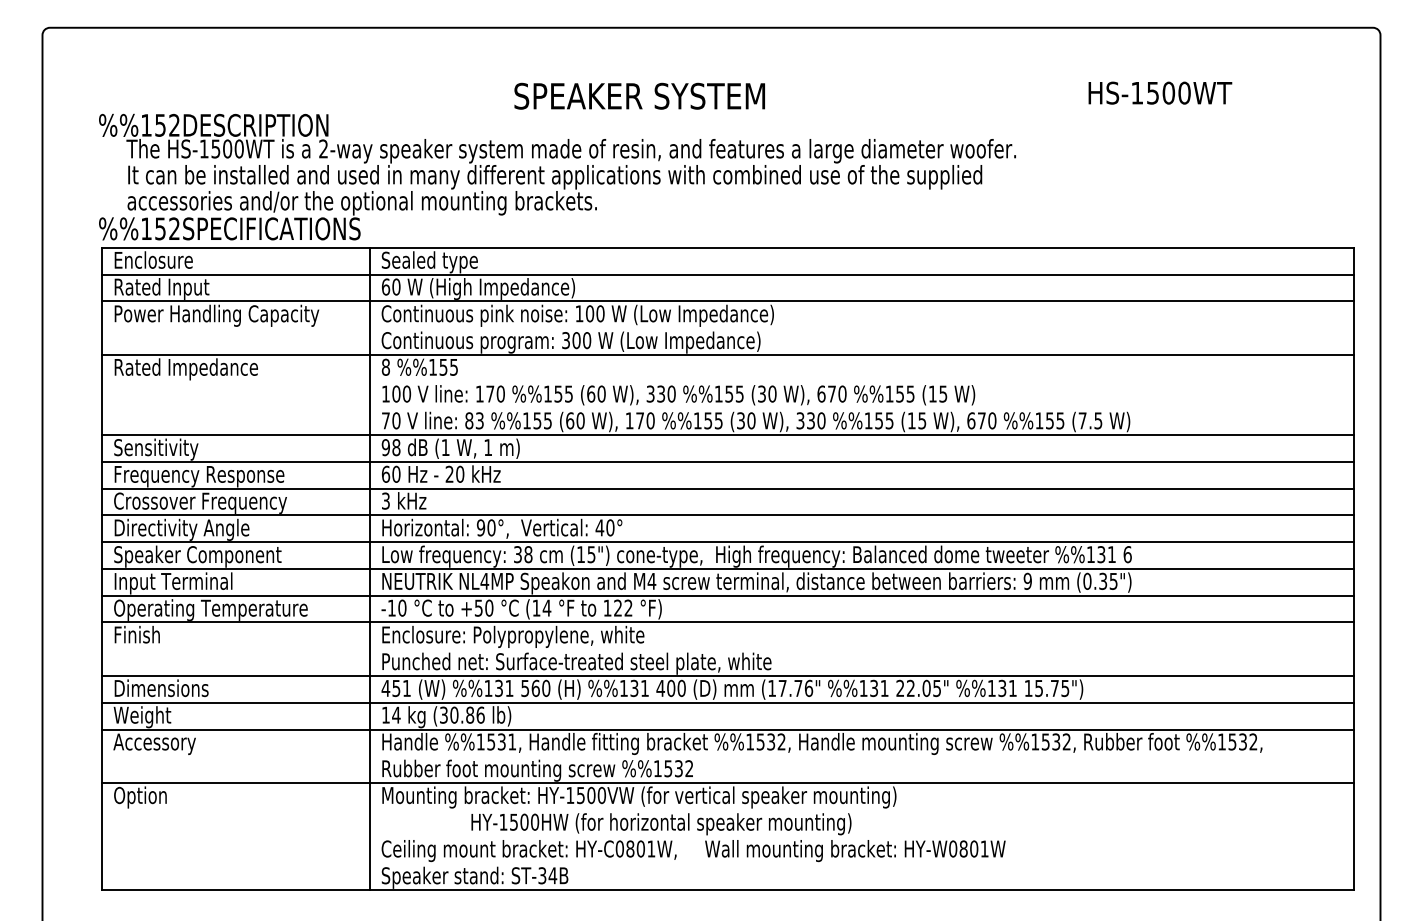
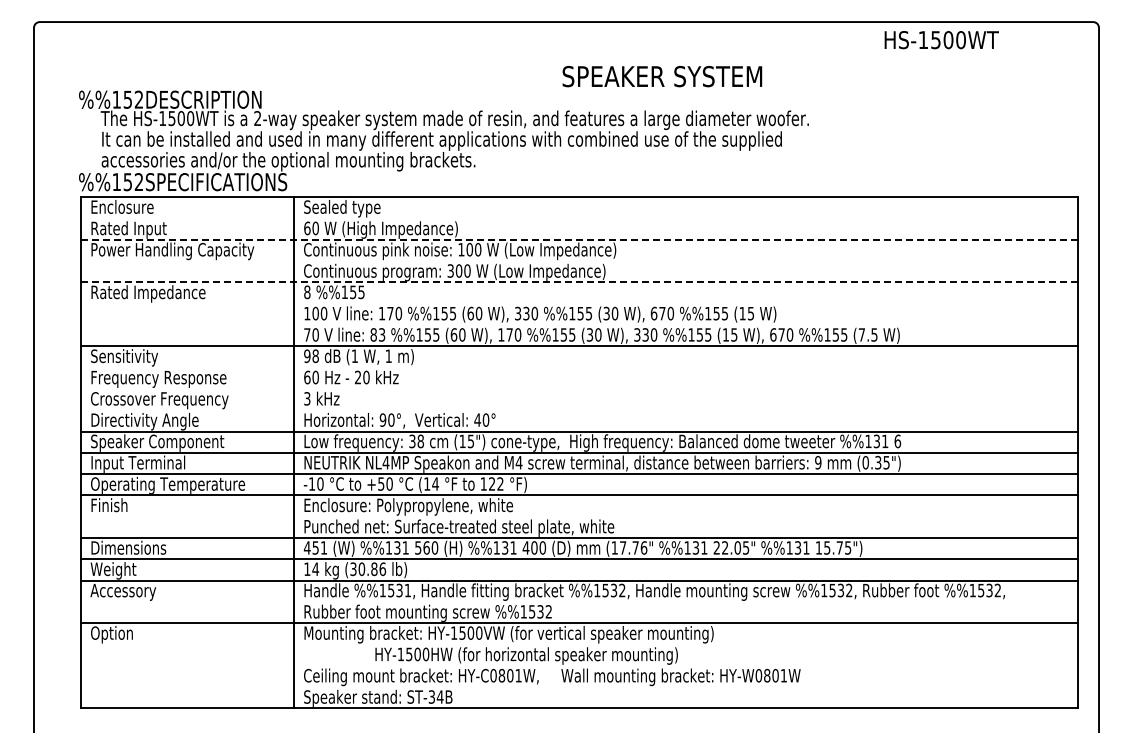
text: (1159, 93) -> (941, 40), moved
text: (639, 96) -> (662, 76), moved
line: (727, 274) -> (579, 218), removed
line: (729, 300) -> (580, 239), solid -> dashed
line: (729, 354) -> (580, 282), solid -> dashed
line: (727, 461) -> (579, 367), removed
line: (727, 488) -> (579, 388), removed
line: (727, 515) -> (579, 410), removed

